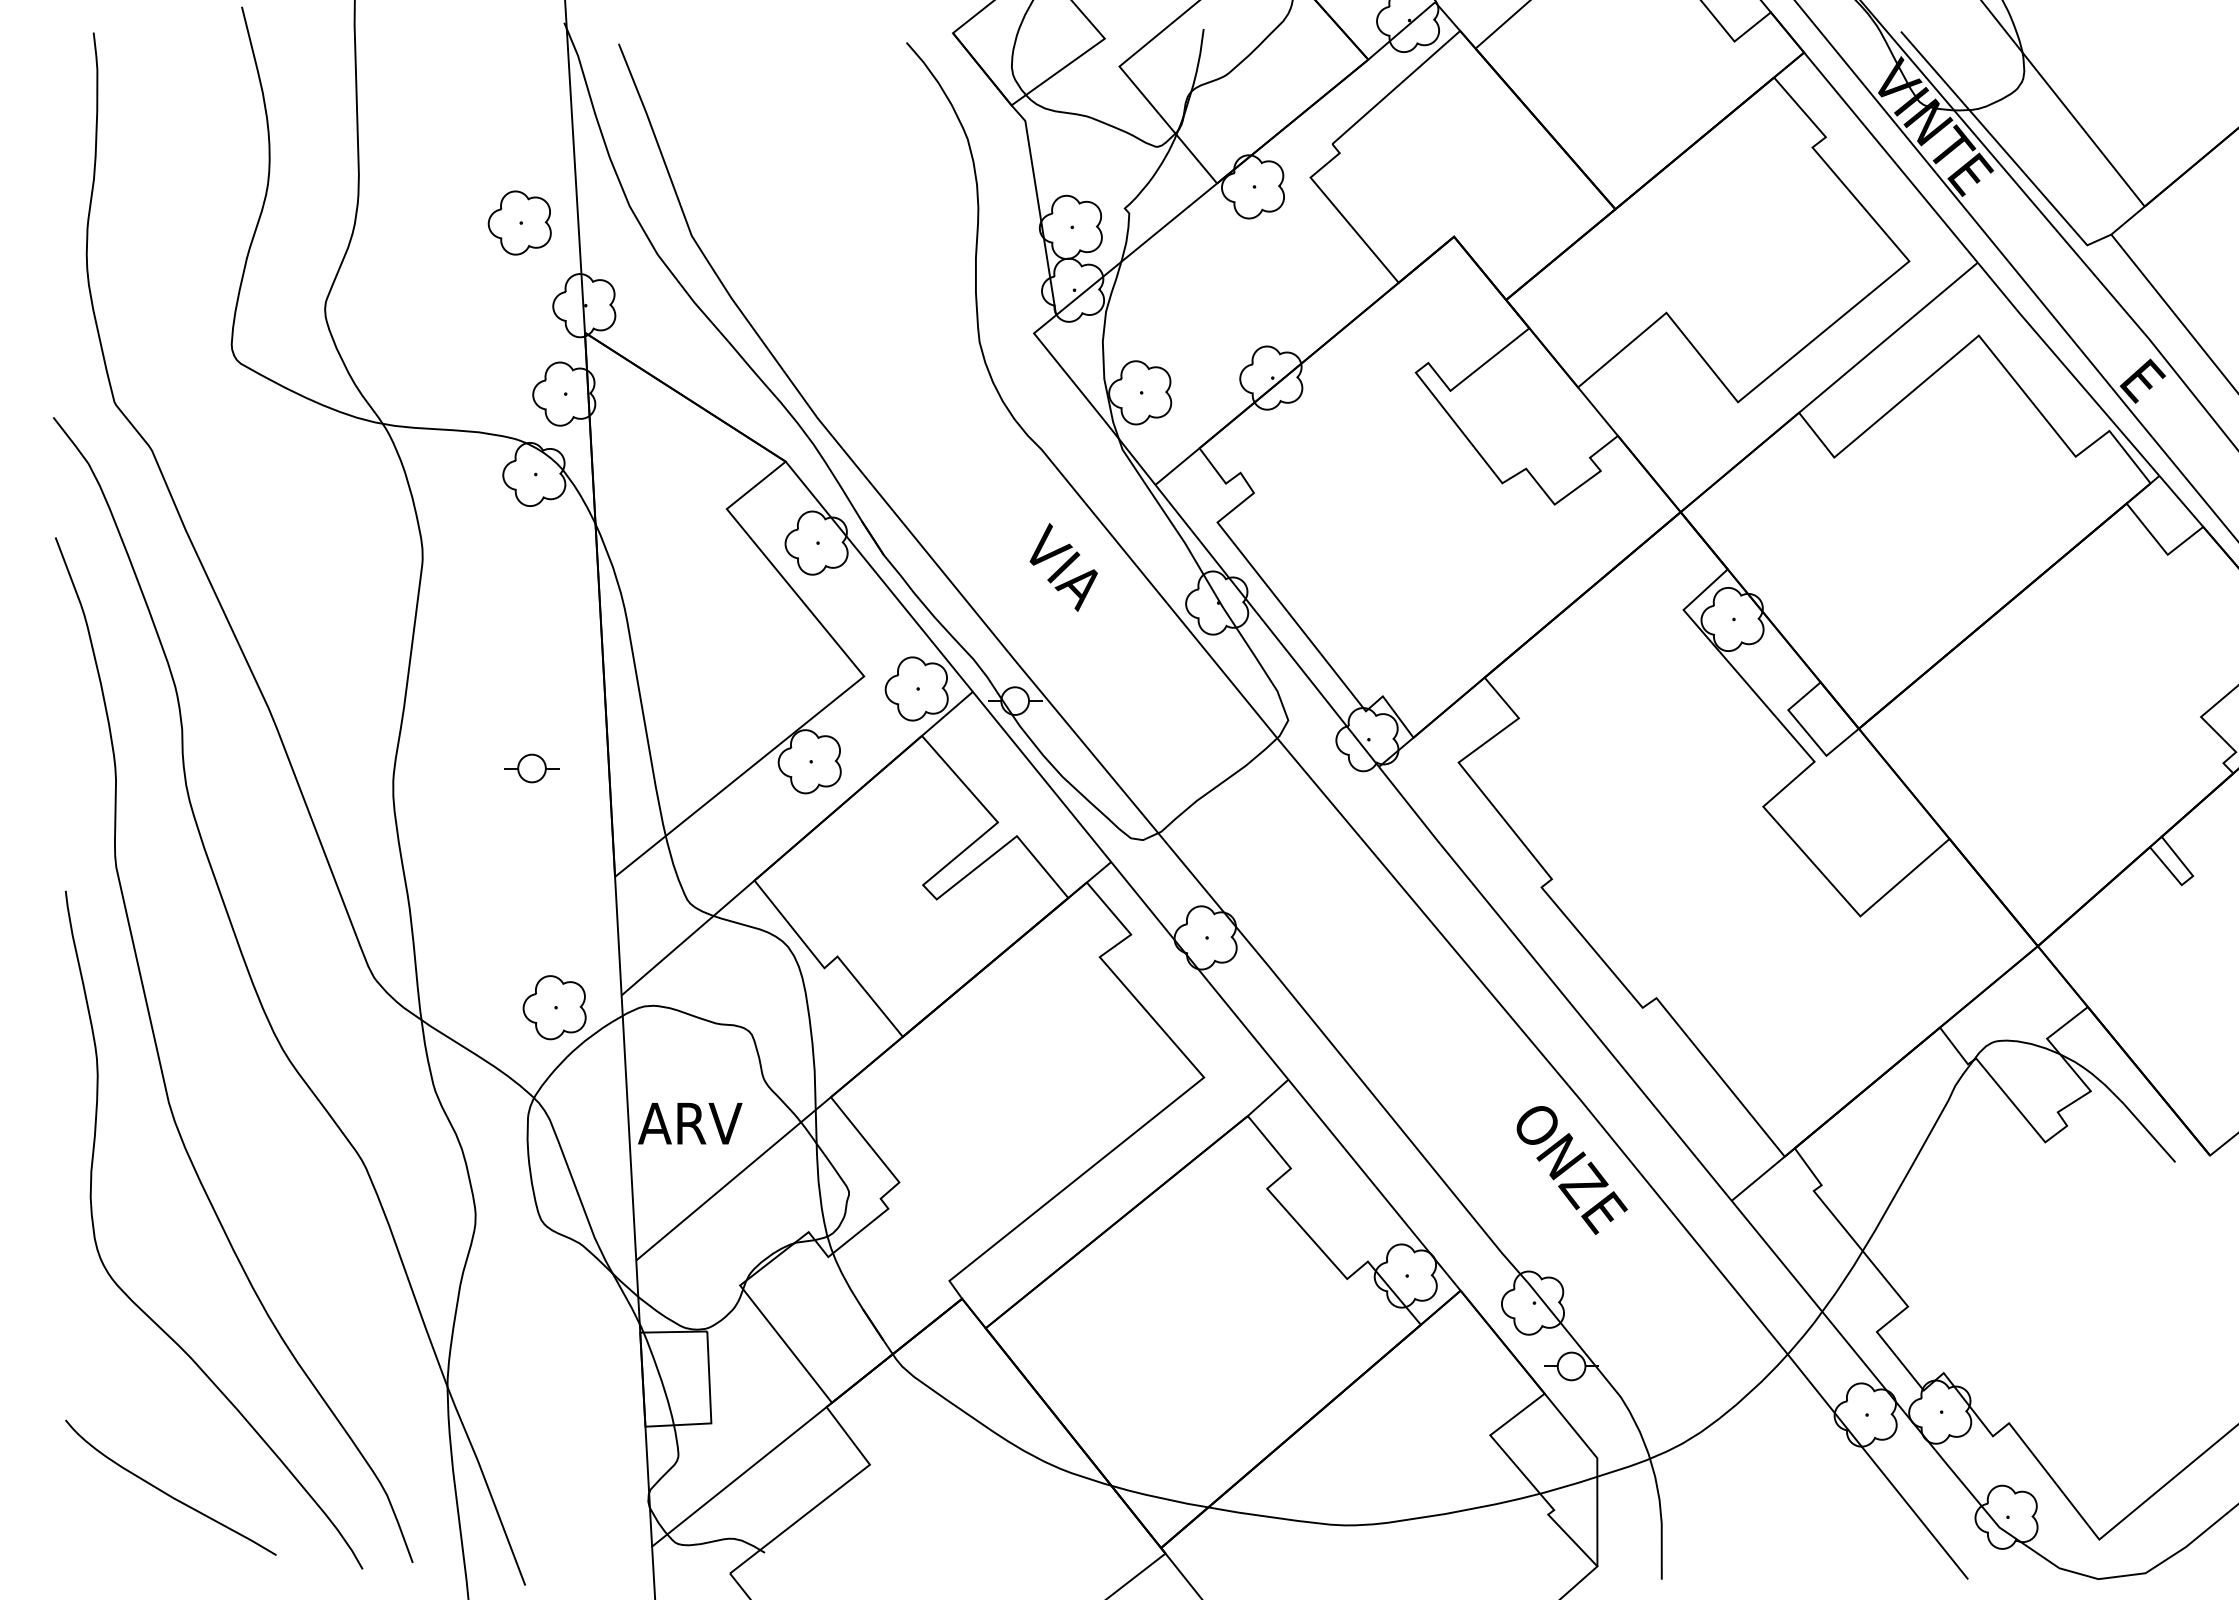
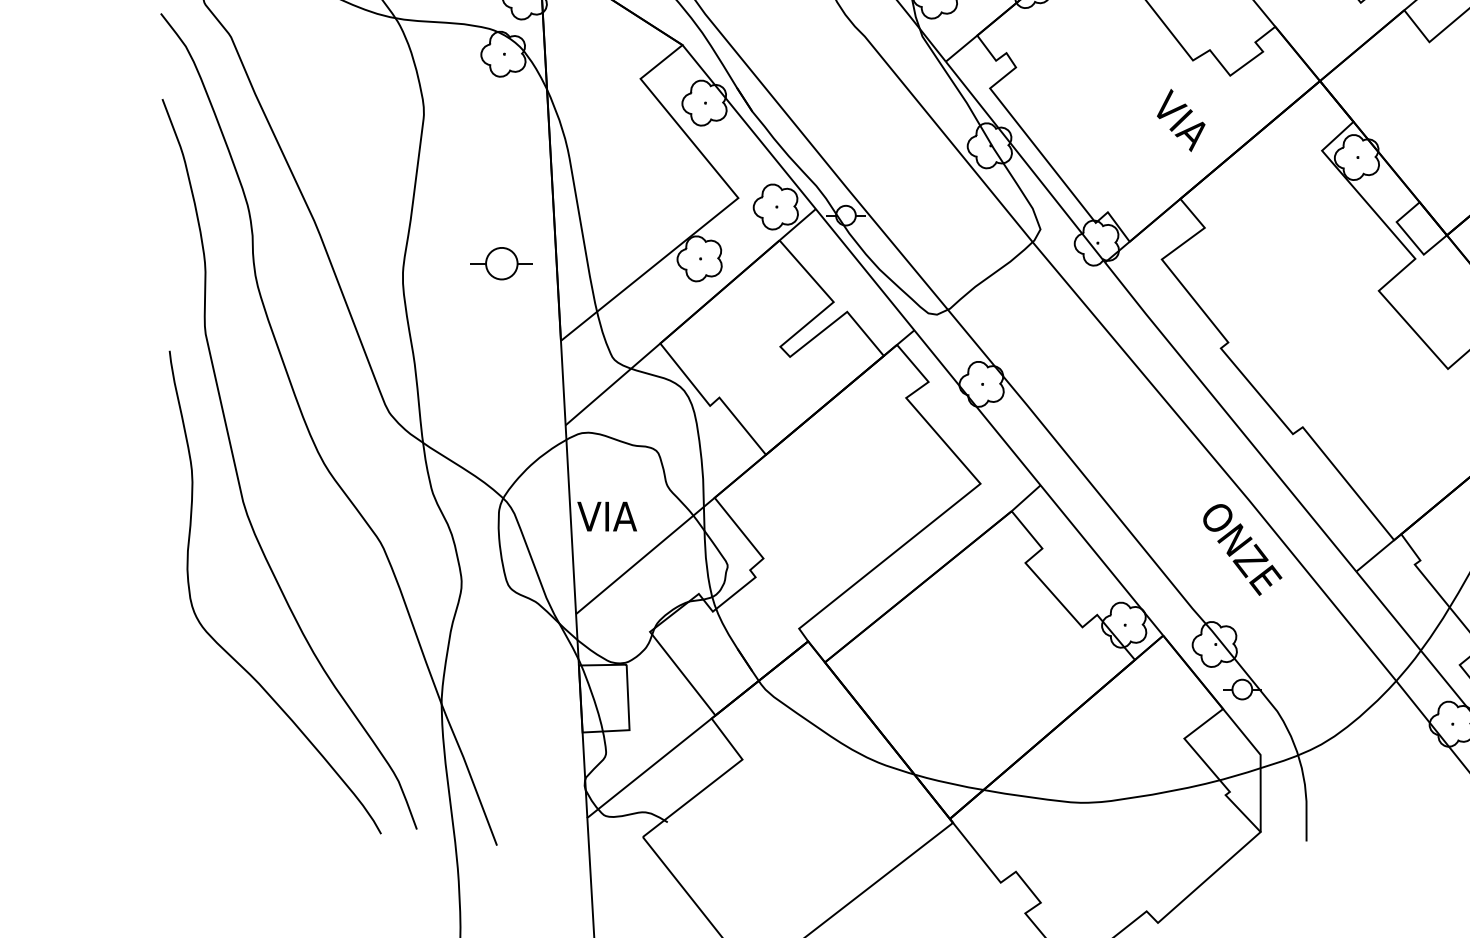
text: (1063, 567) -> (1180, 120), moved
part: (531, 768) -> (501, 263), size x1.6
part: (554, 1007) -> (517, 433), removed
text: (690, 1123) -> (614, 516), ARV -> VIA
curve: (166, 1492) -> (241, 779), removed

